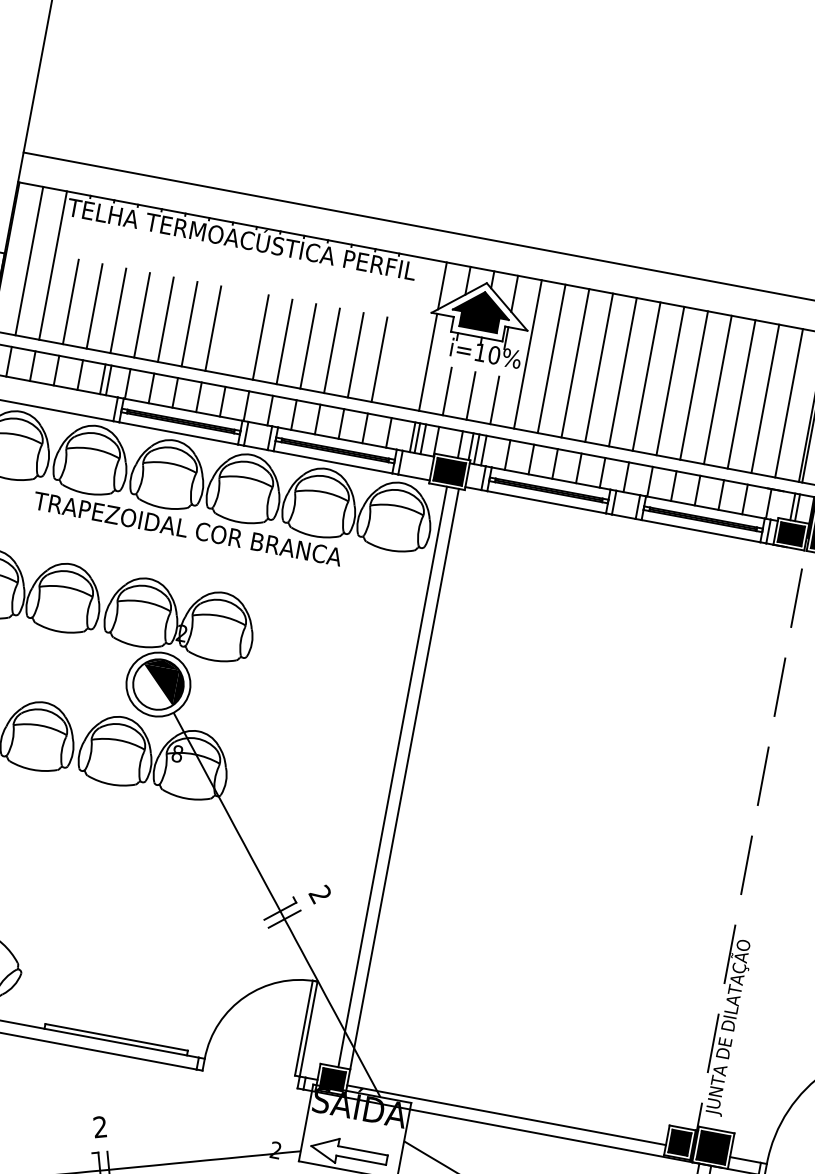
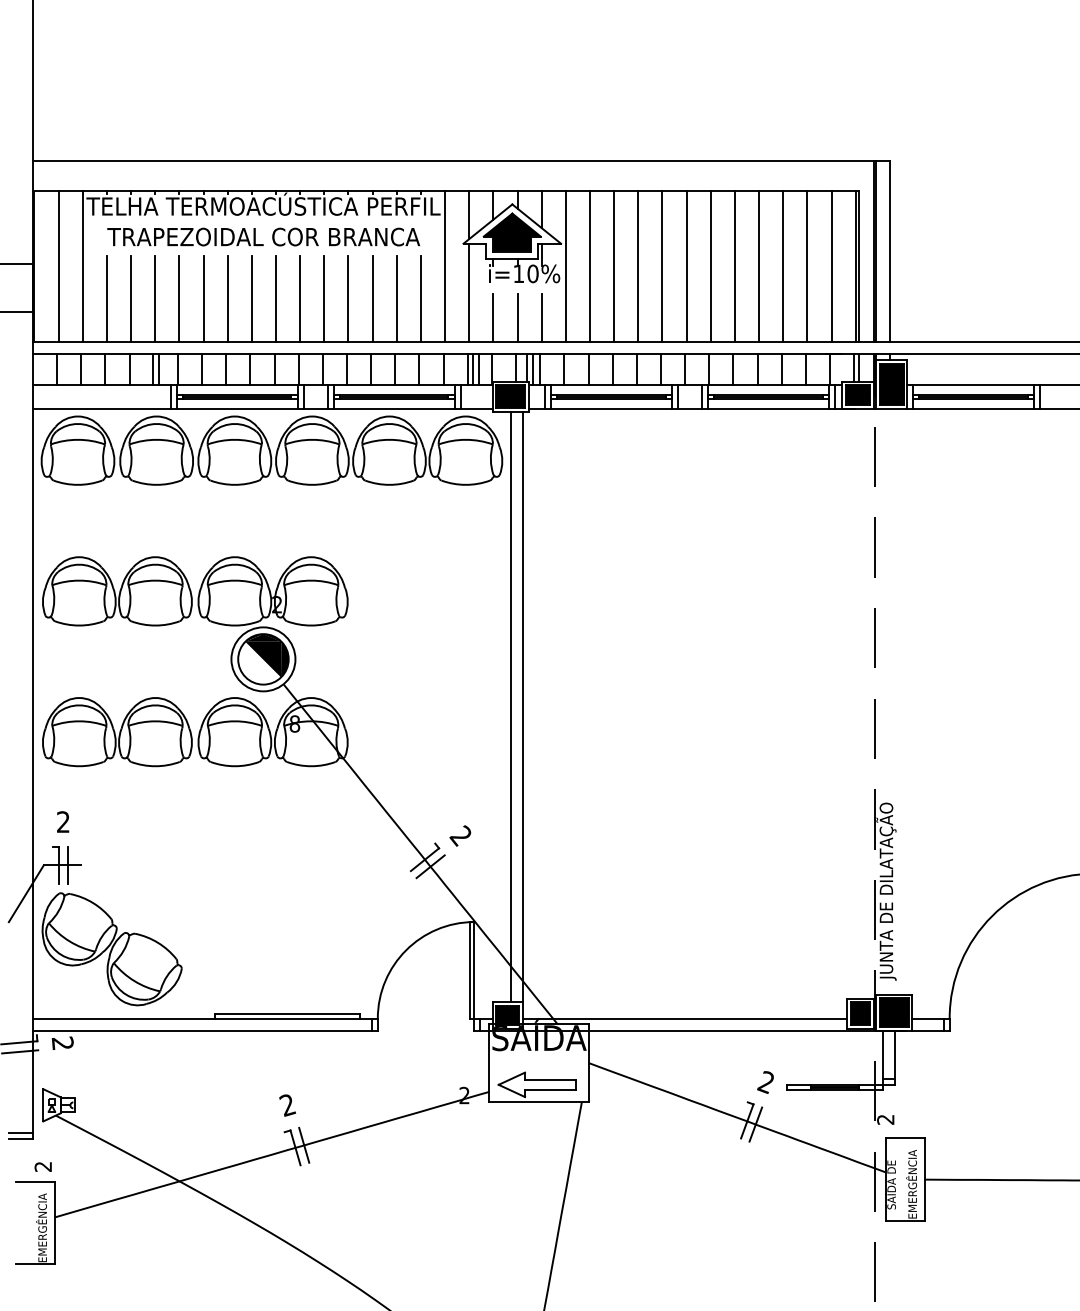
line: (409, 331) -> (445, 266), added
line: (237, 333) -> (276, 299), added
text: (187, 528) -> (263, 236), moved

